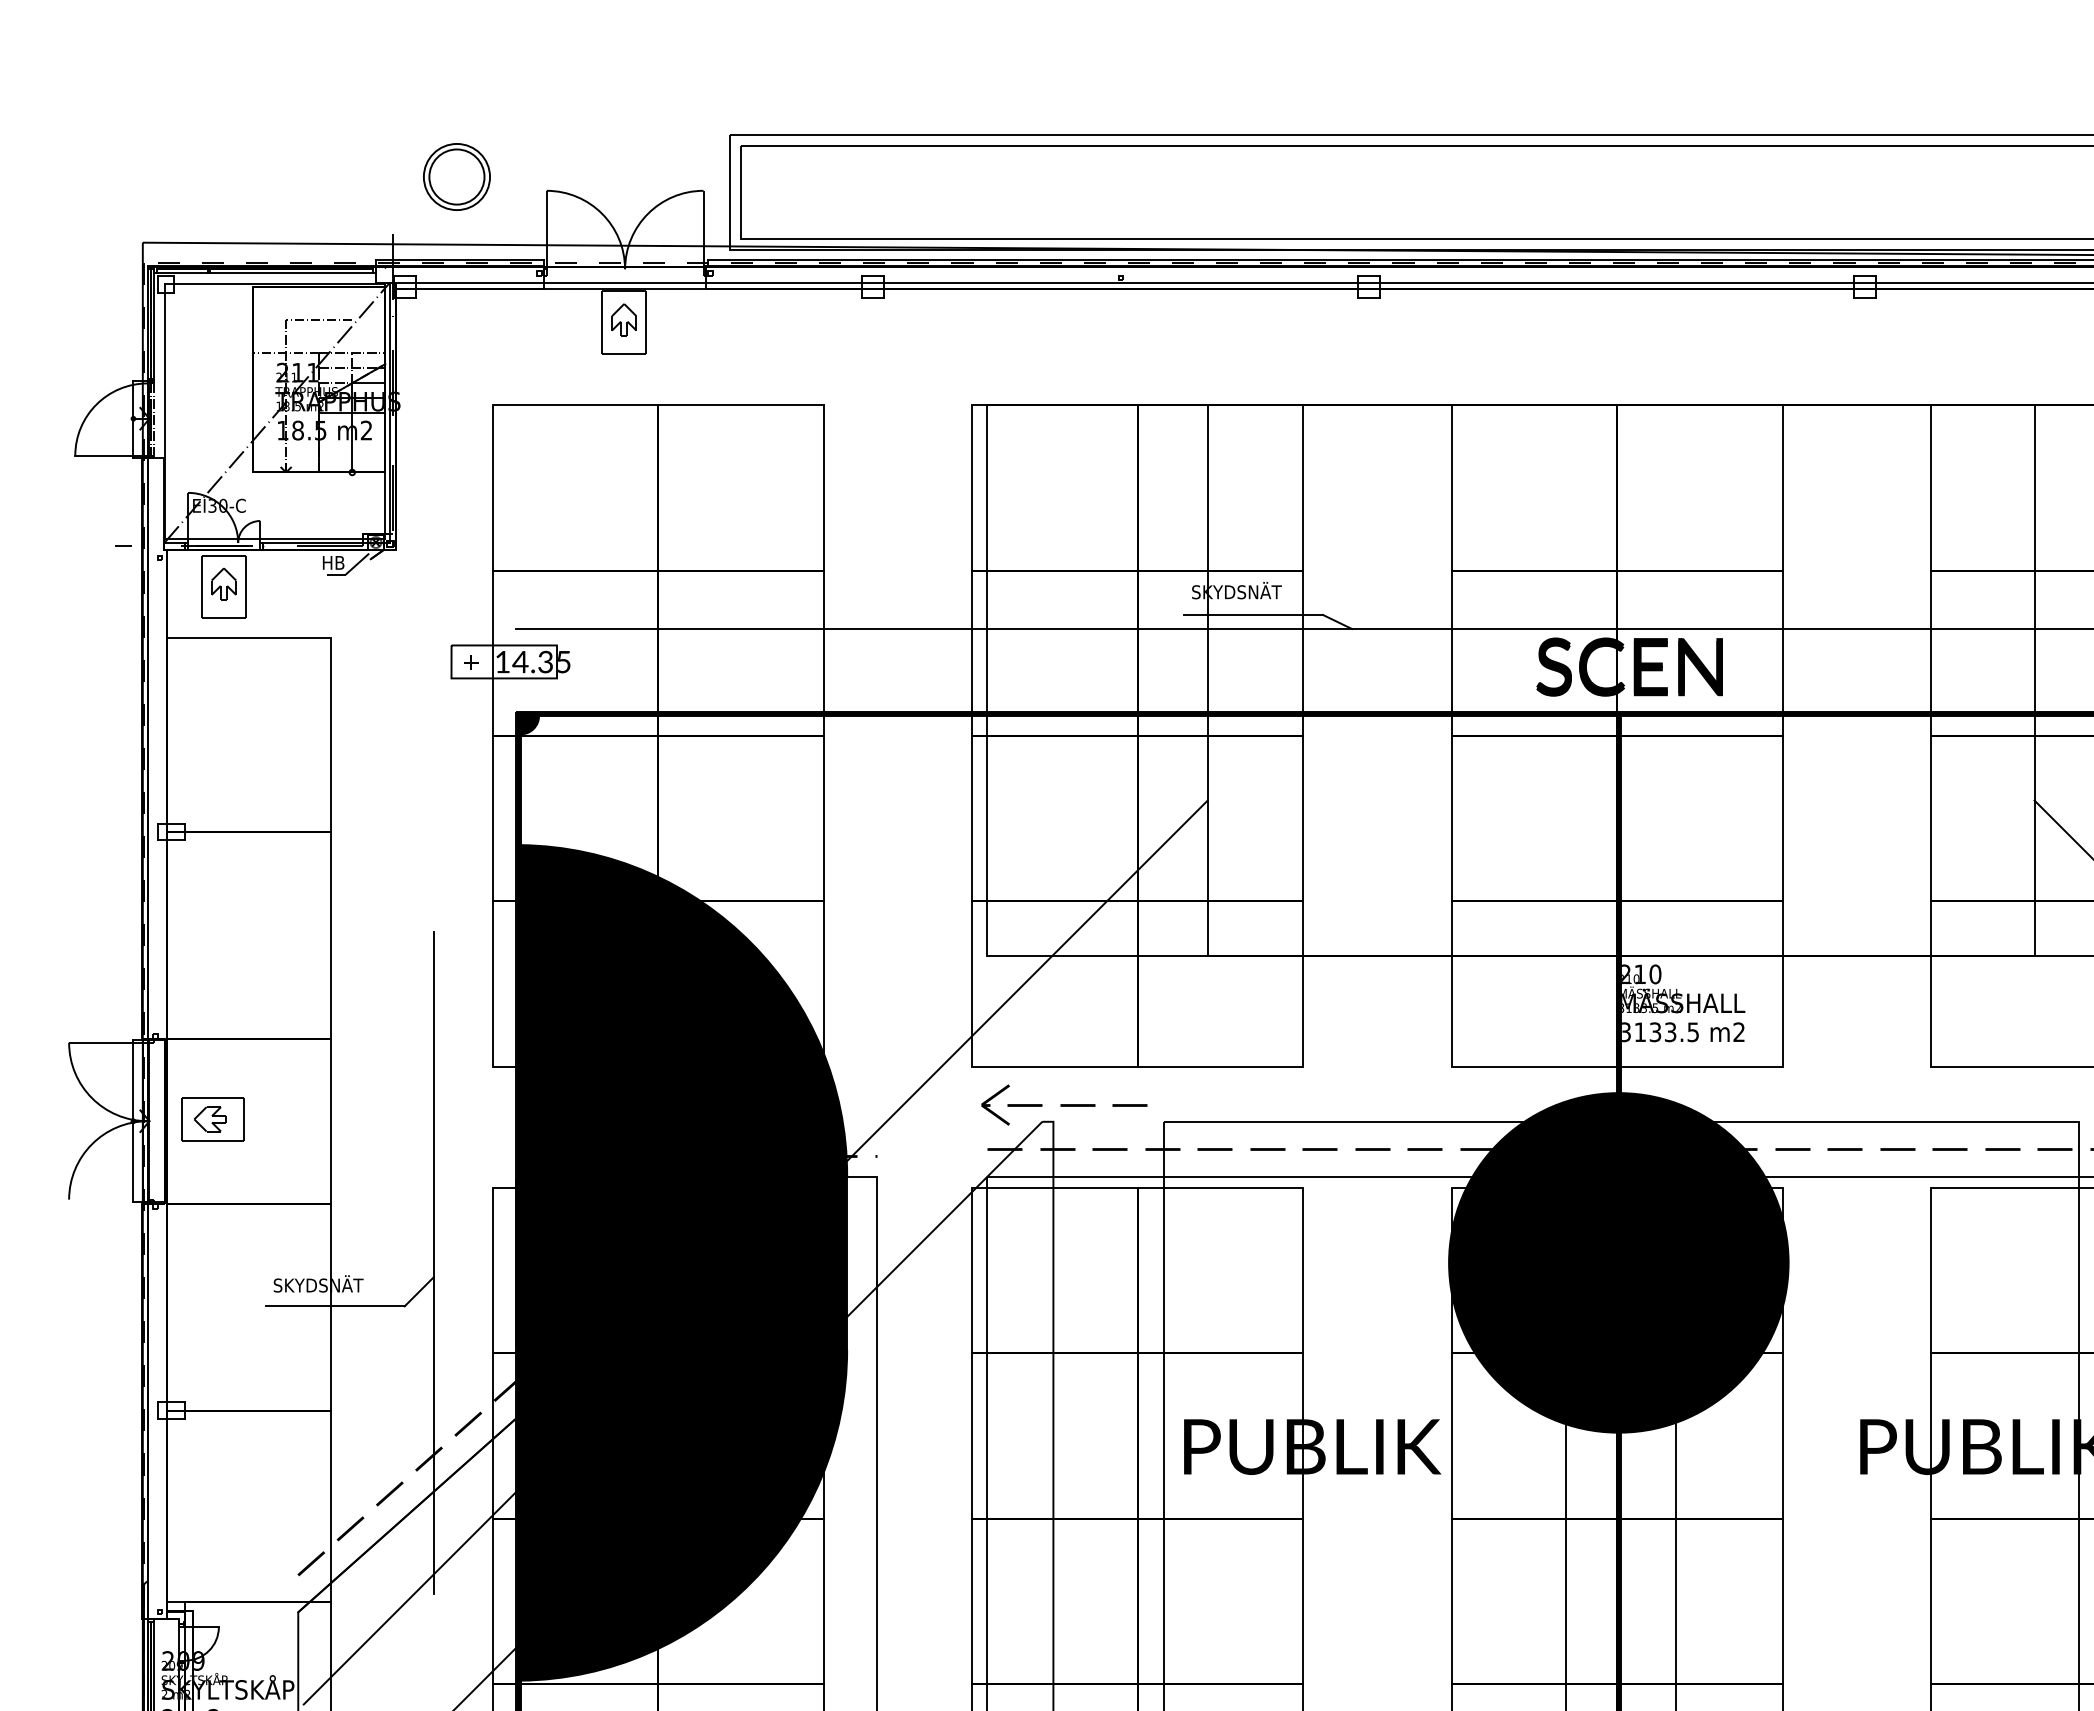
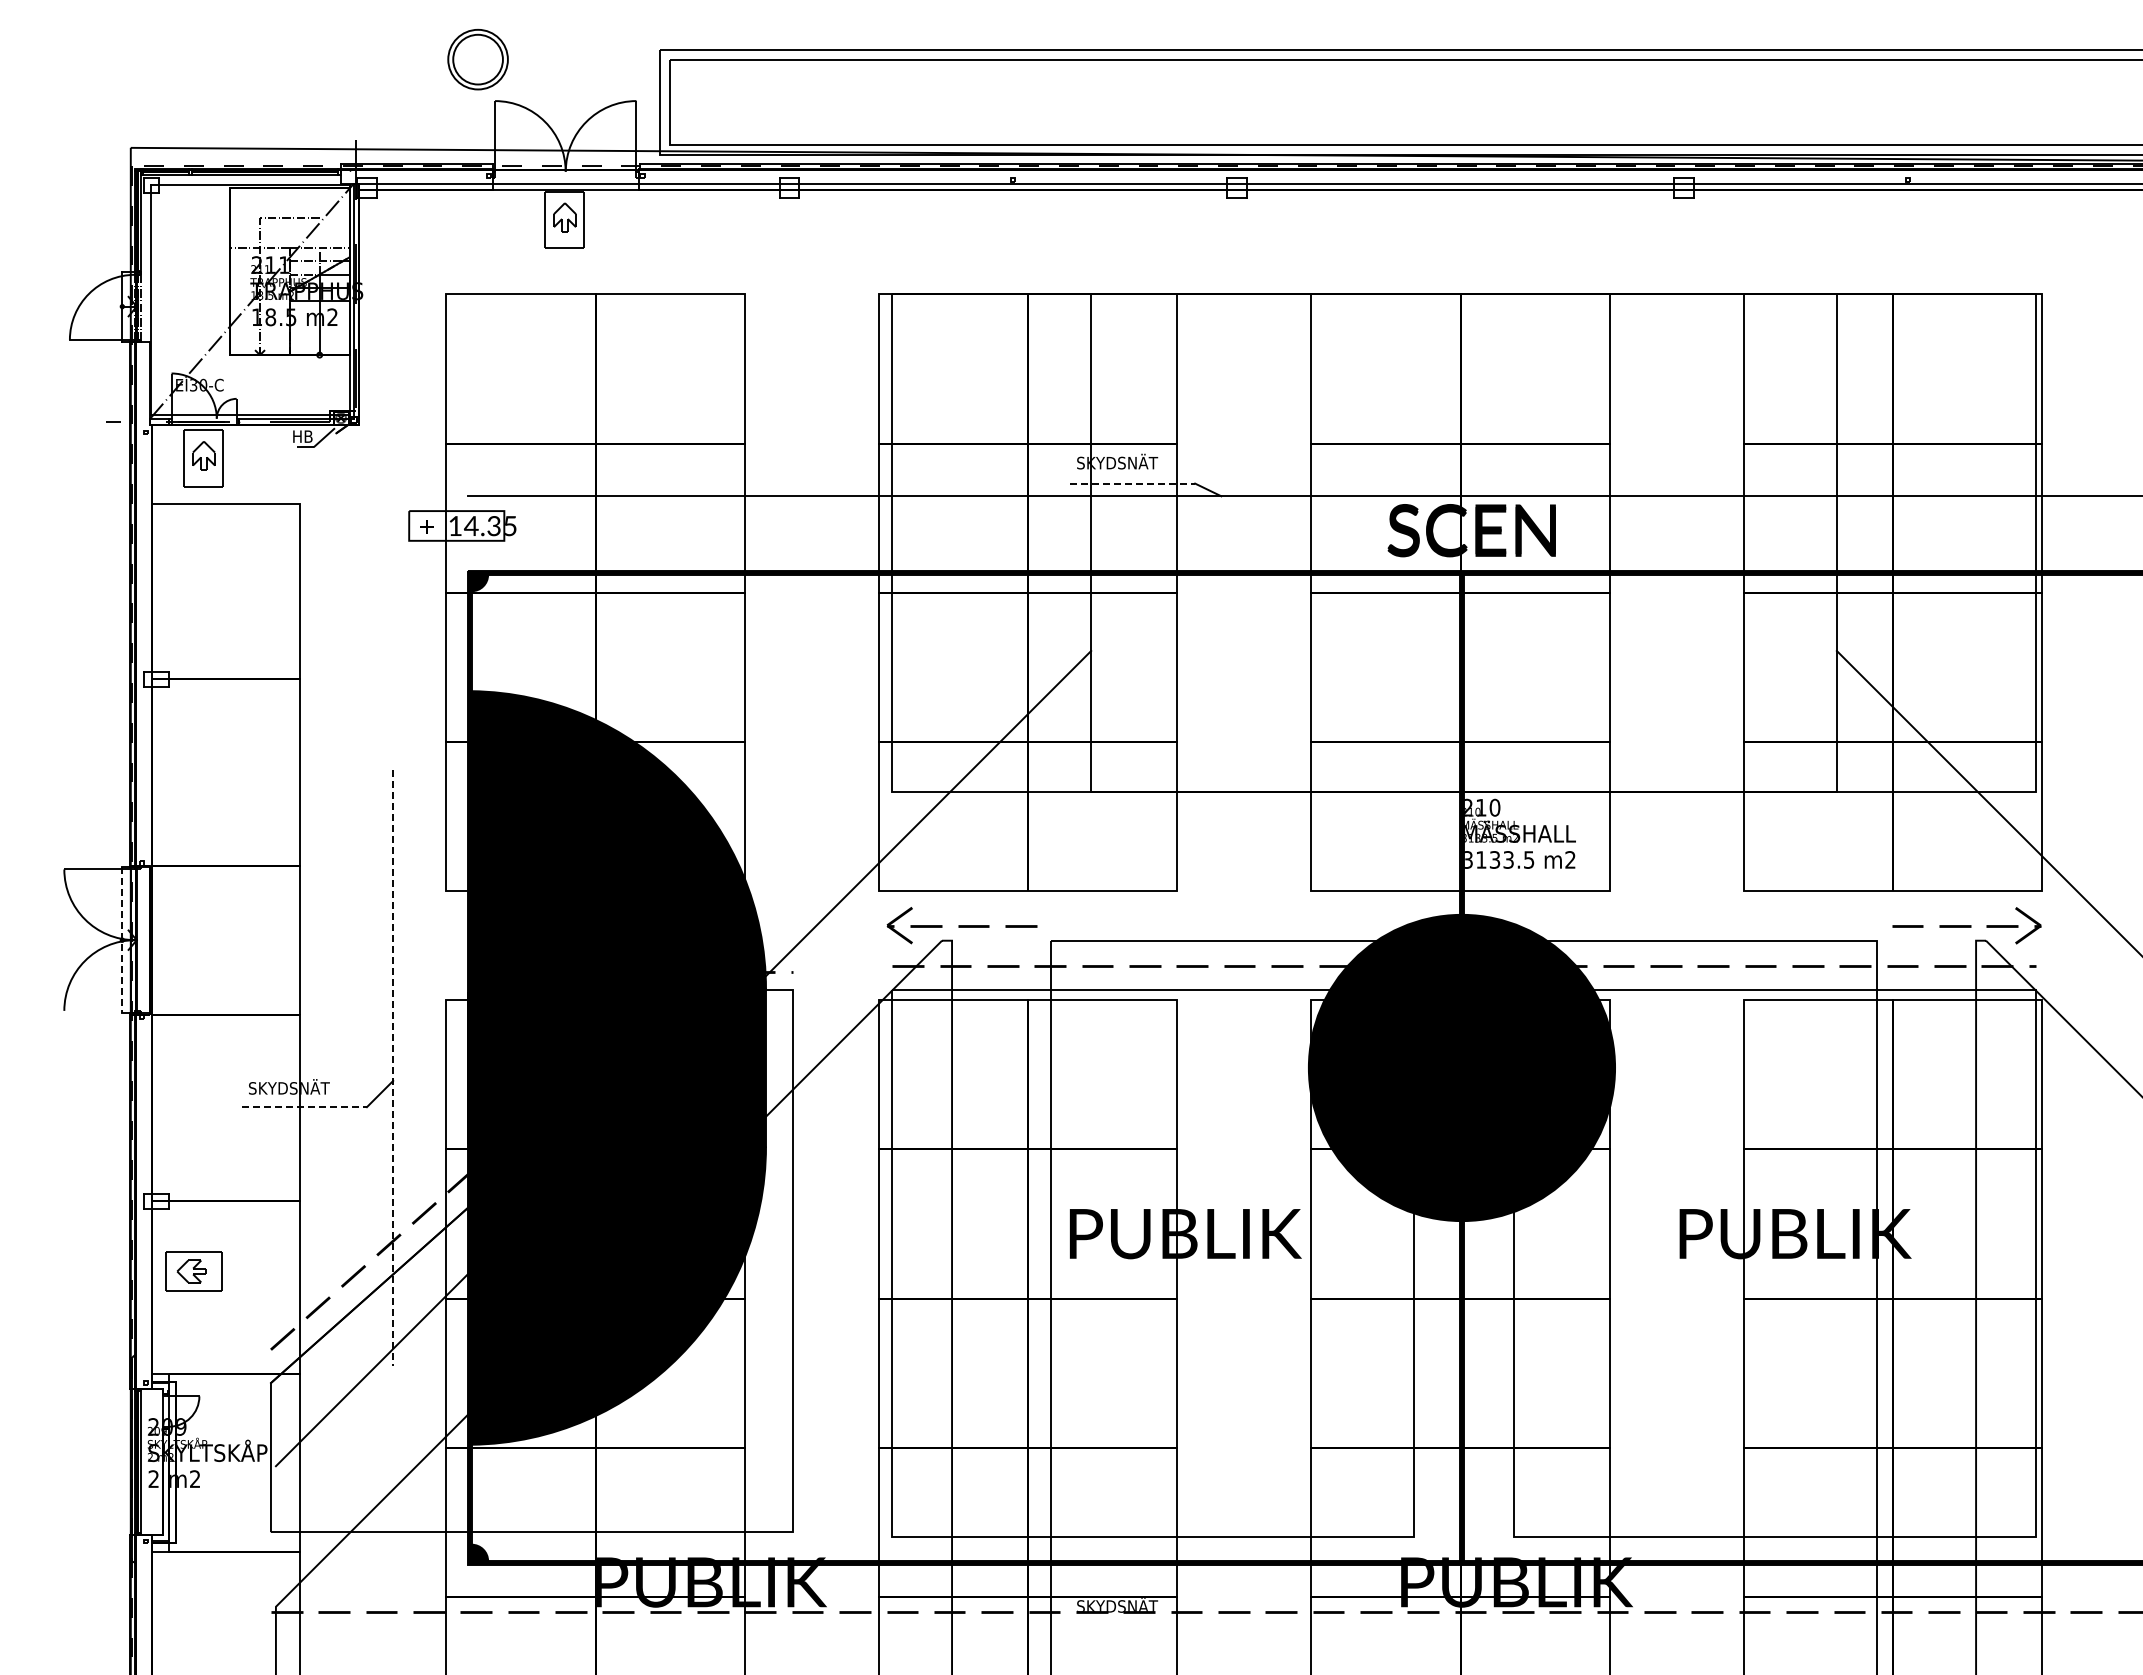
part: (456, 176) -> (477, 59), moved
line: (1253, 614) -> (1132, 483), solid -> dashed
part: (212, 1119) -> (193, 1271), moved
line: (133, 1121) -> (122, 940), solid -> dashed
line: (434, 1263) -> (393, 1068), solid -> dashed
line: (335, 1306) -> (304, 1107), solid -> dashed

